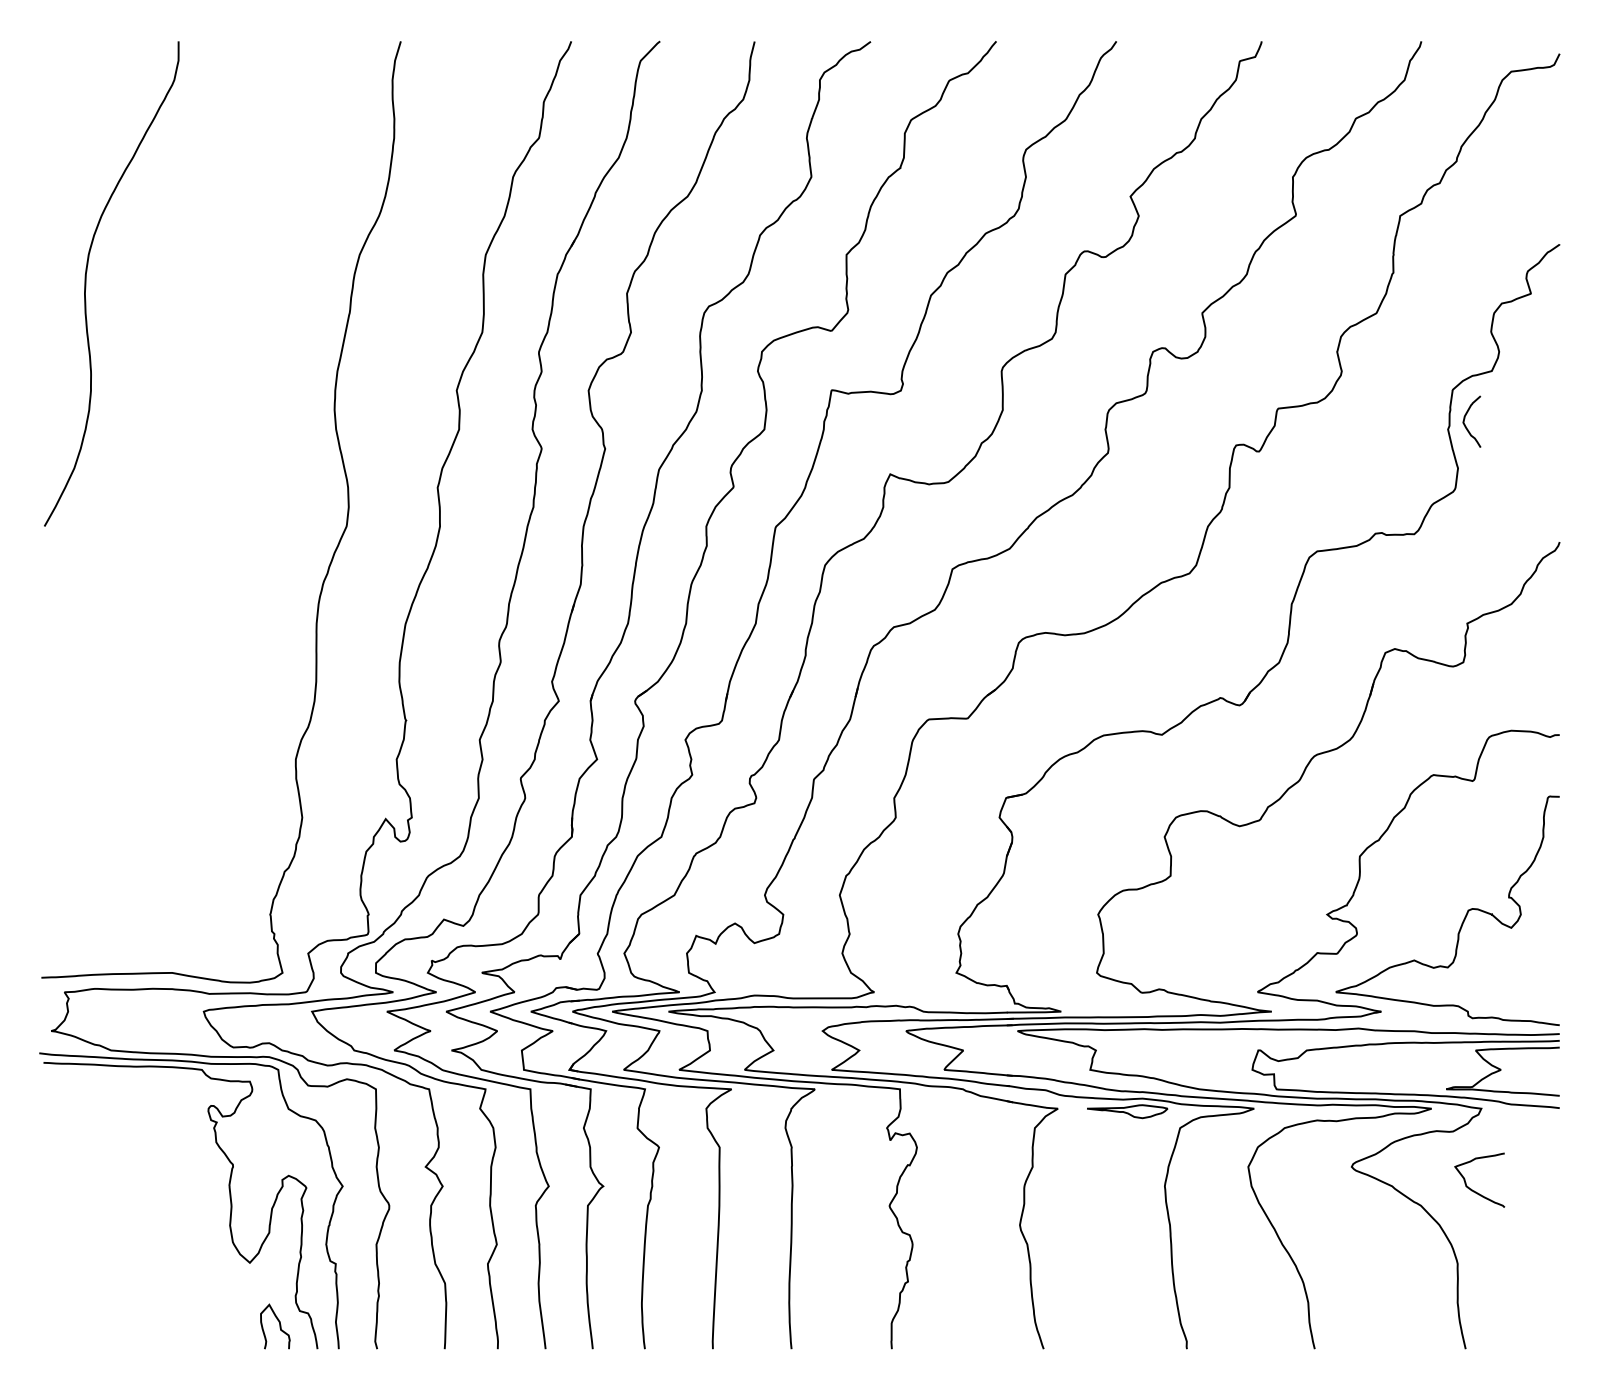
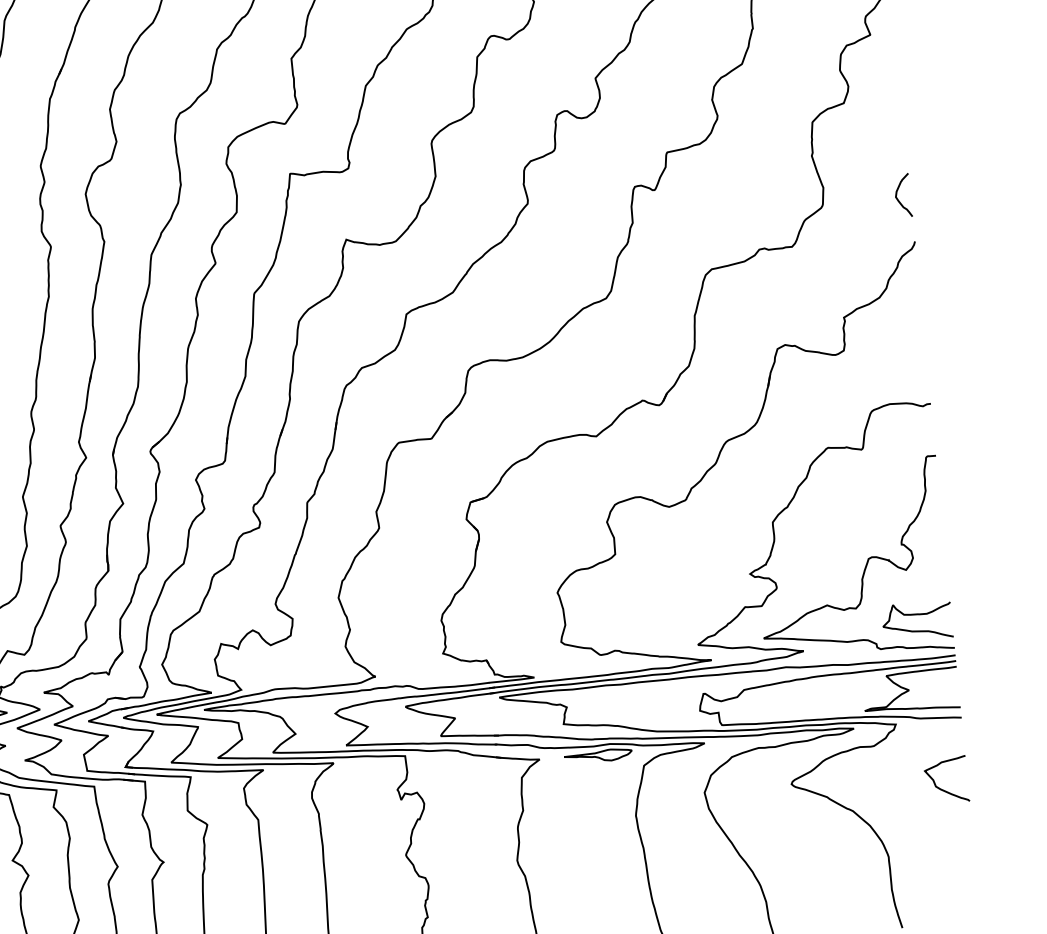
curve: (1465, 418) -> (897, 193), moved
curve: (1518, 982) -> (916, 615), added
curve: (1471, 1188) -> (940, 787), moved

